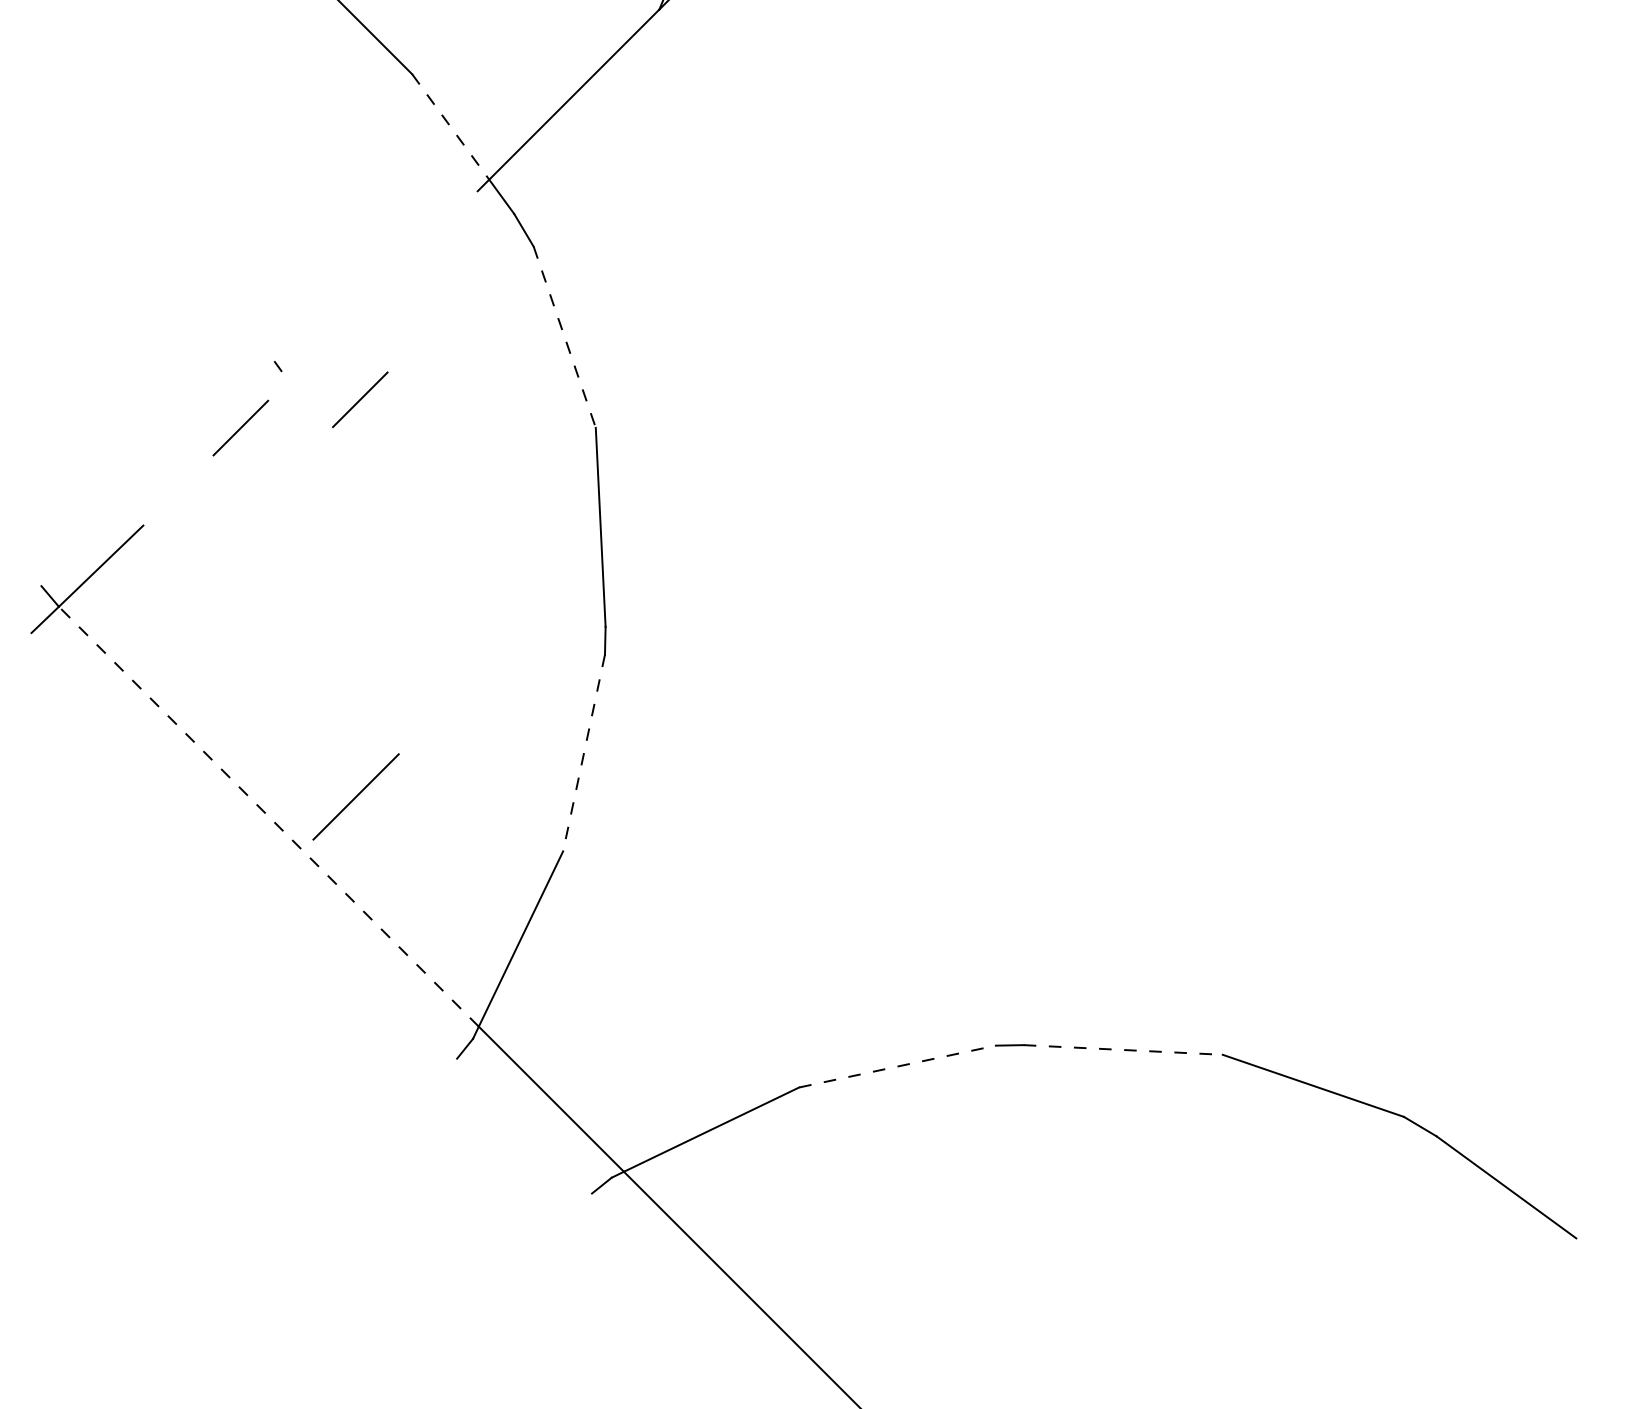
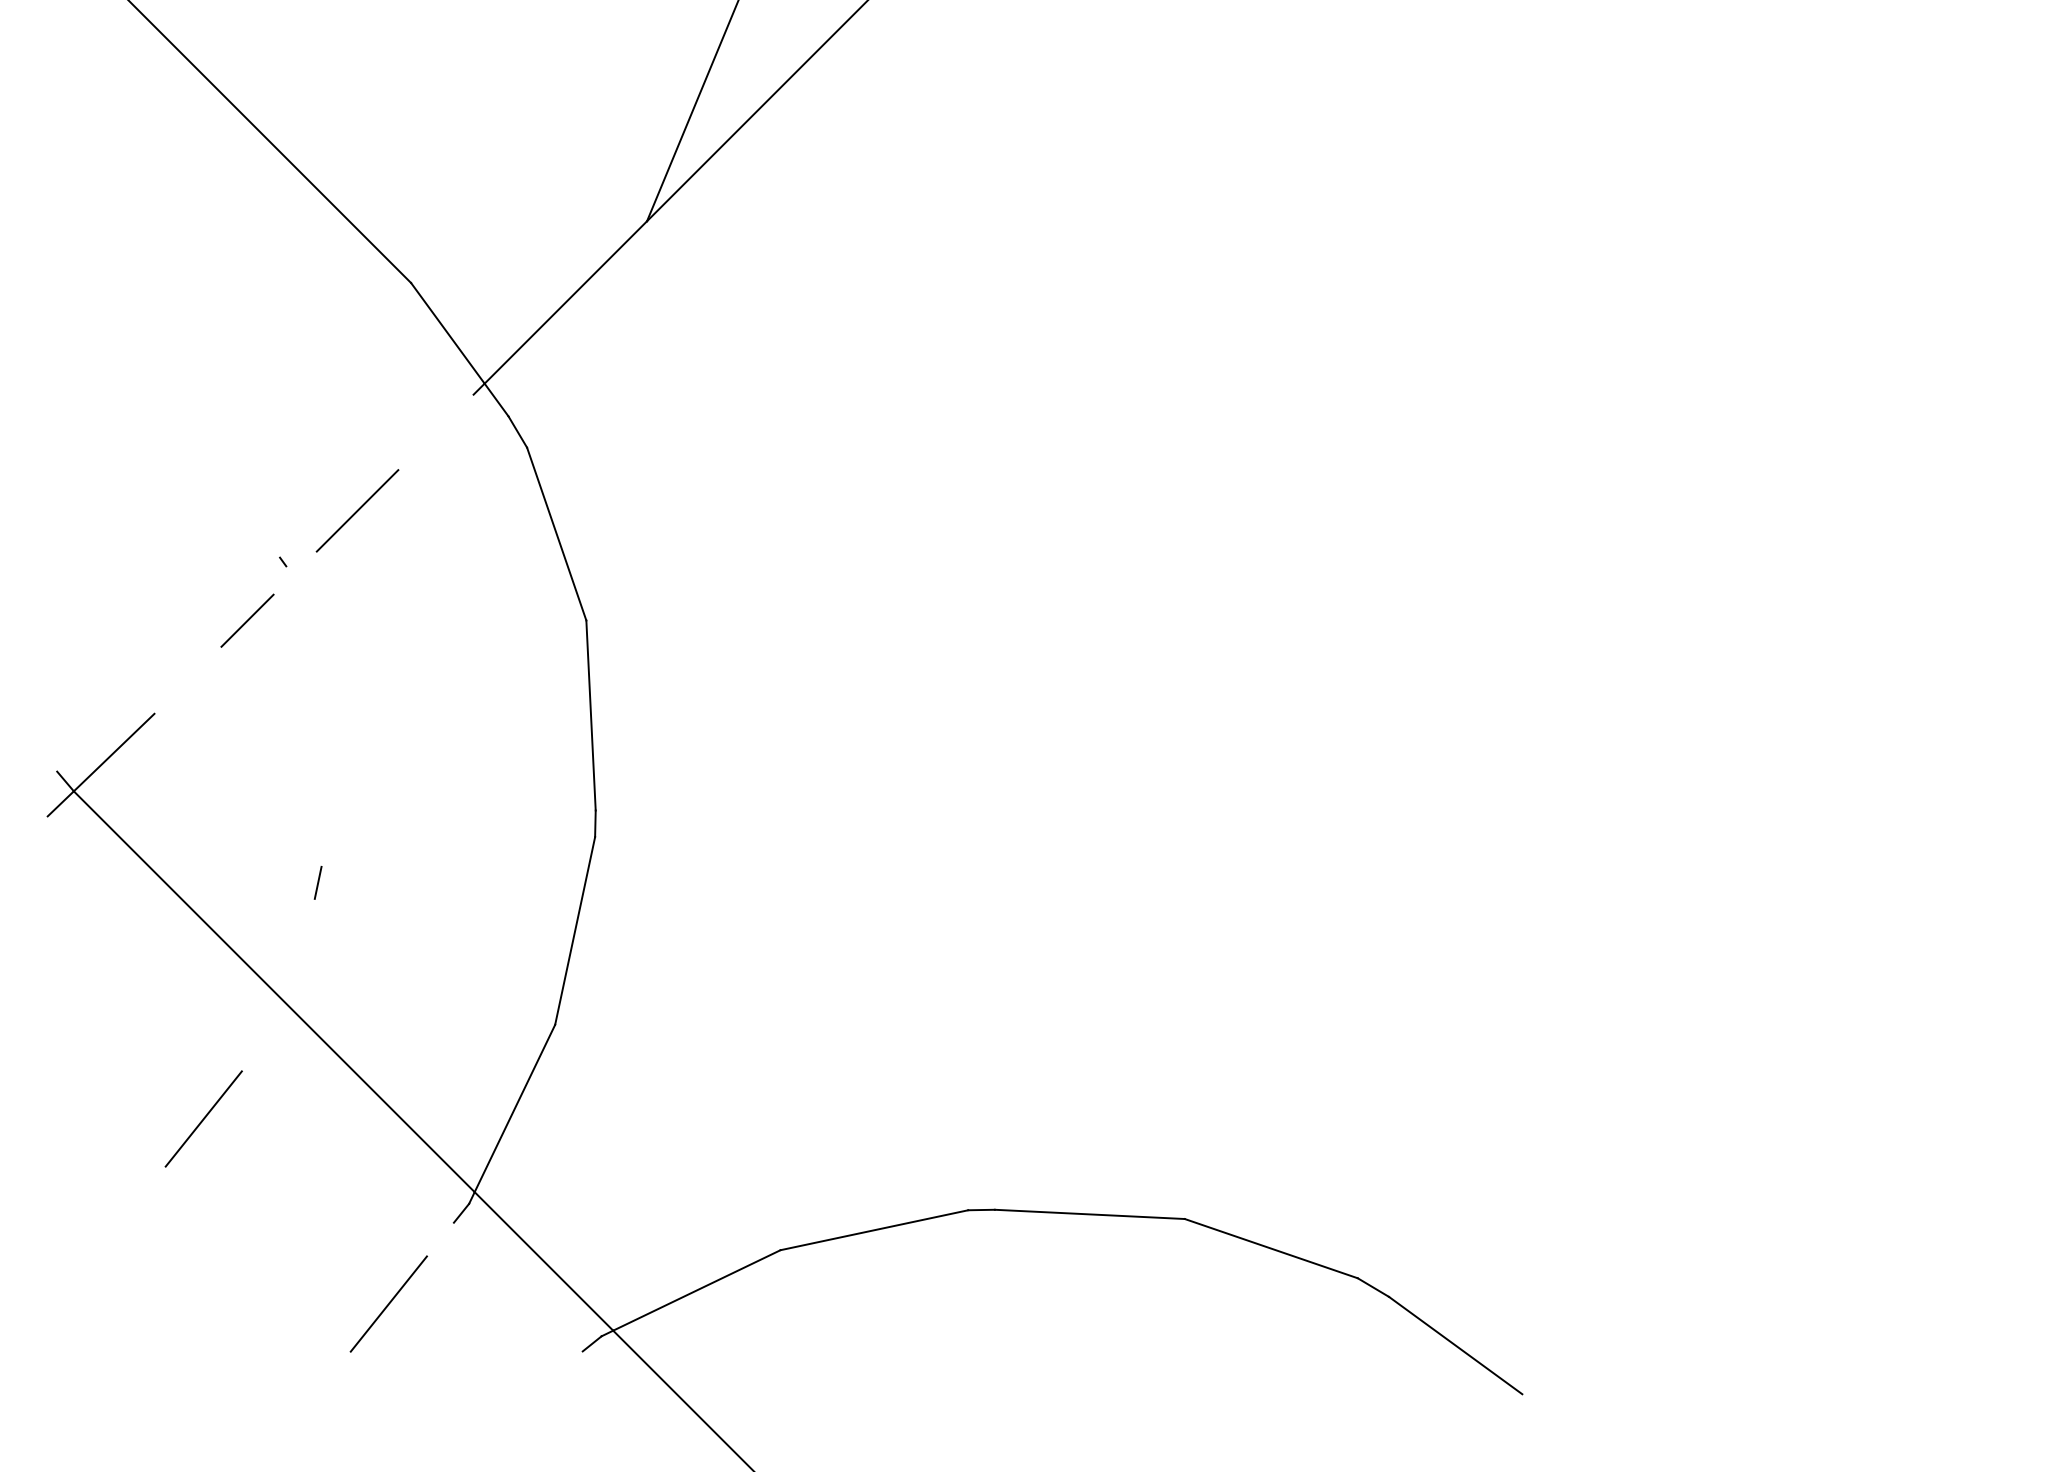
line: (451, 127) -> (448, 333), dashed -> solid
line: (564, 337) -> (556, 534), dashed -> solid
line: (360, 399) -> (361, 593), removed
line: (314, 702) -> (317, 882), added
line: (584, 752) -> (575, 930), dashed -> solid
line: (356, 796) -> (357, 510), moved
line: (268, 816) -> (273, 991), dashed -> solid
line: (194, 949) -> (203, 1118), added
line: (1123, 1050) -> (1090, 1214), dashed -> solid
line: (897, 1066) -> (874, 1230), dashed -> solid
line: (388, 1143) -> (388, 1303), added

